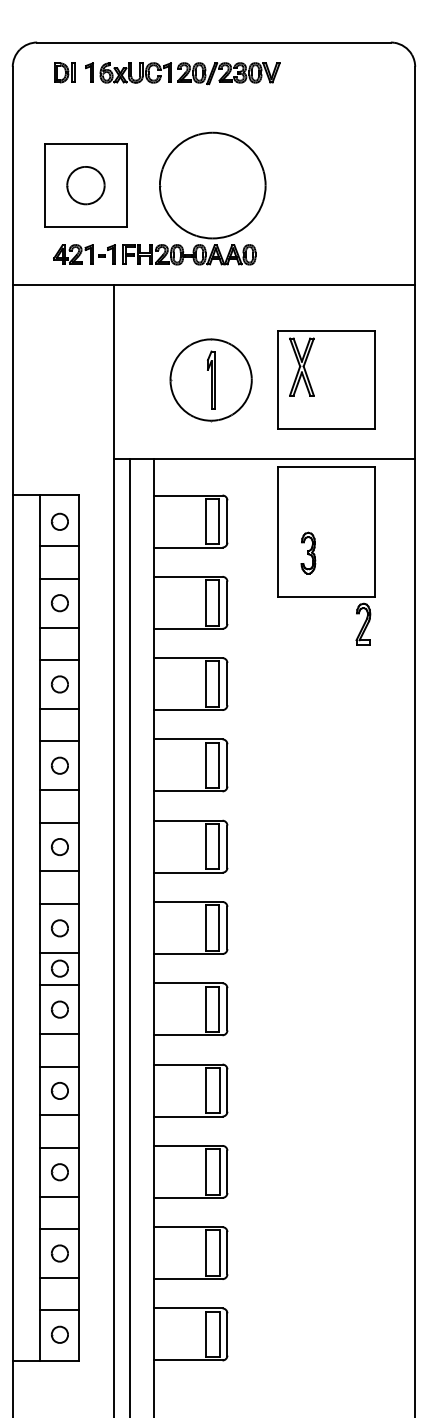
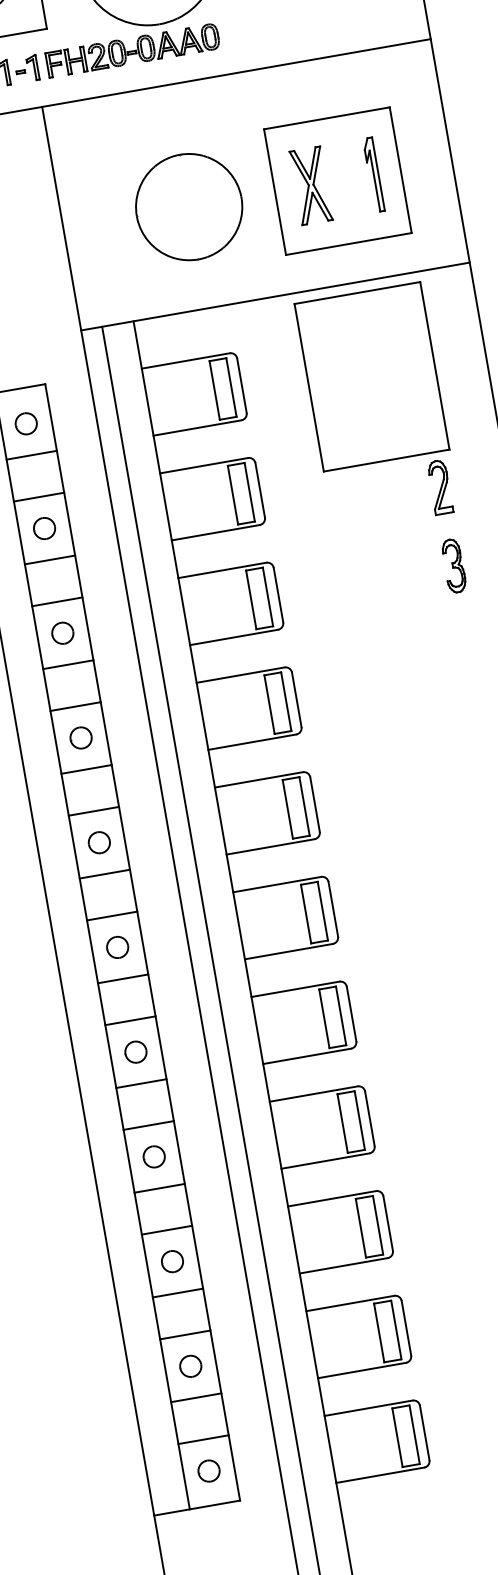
part: (301, 366) -> (310, 185), moved
part: (211, 379) -> (373, 174), moved
part: (308, 552) -> (453, 565), moved
part: (59, 968) -> (126, 999), removed

